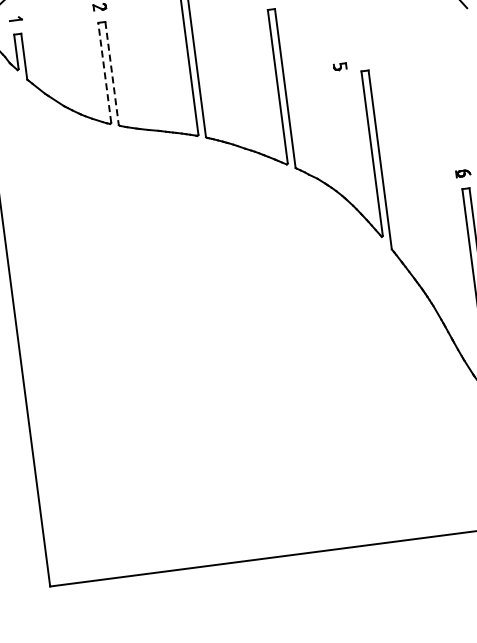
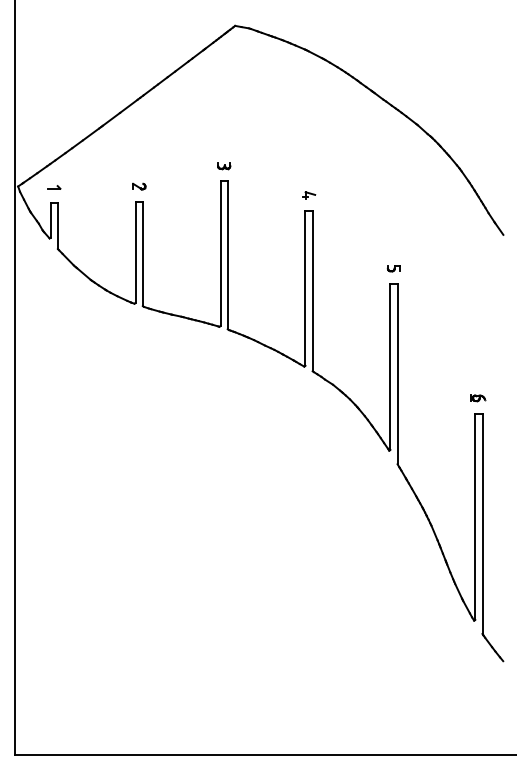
part: (339, 66) -> (393, 268), moved
line: (104, 72) -> (135, 251), dashed -> solid
line: (111, 74) -> (142, 254), dashed -> solid

